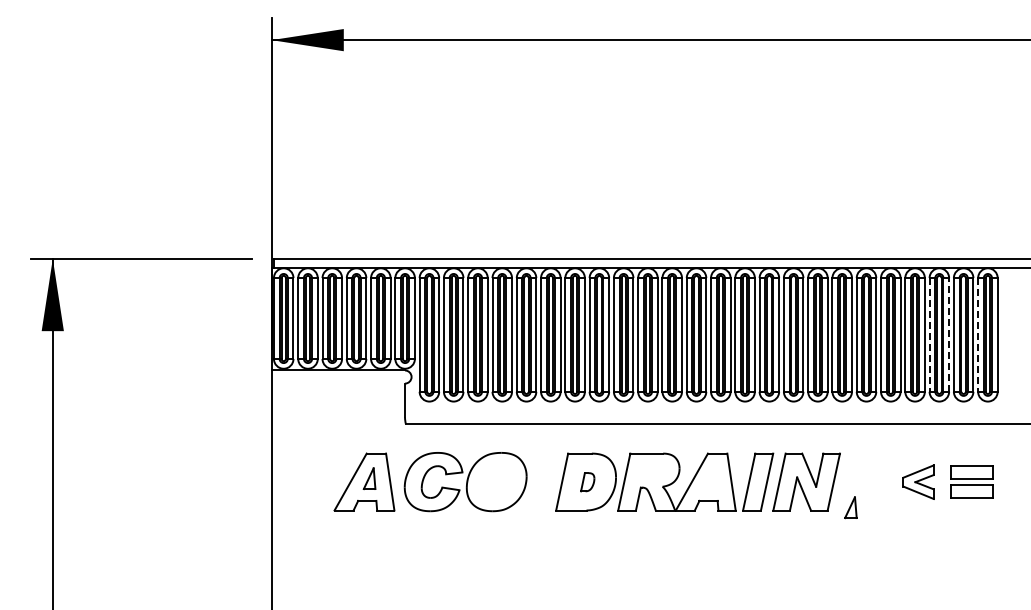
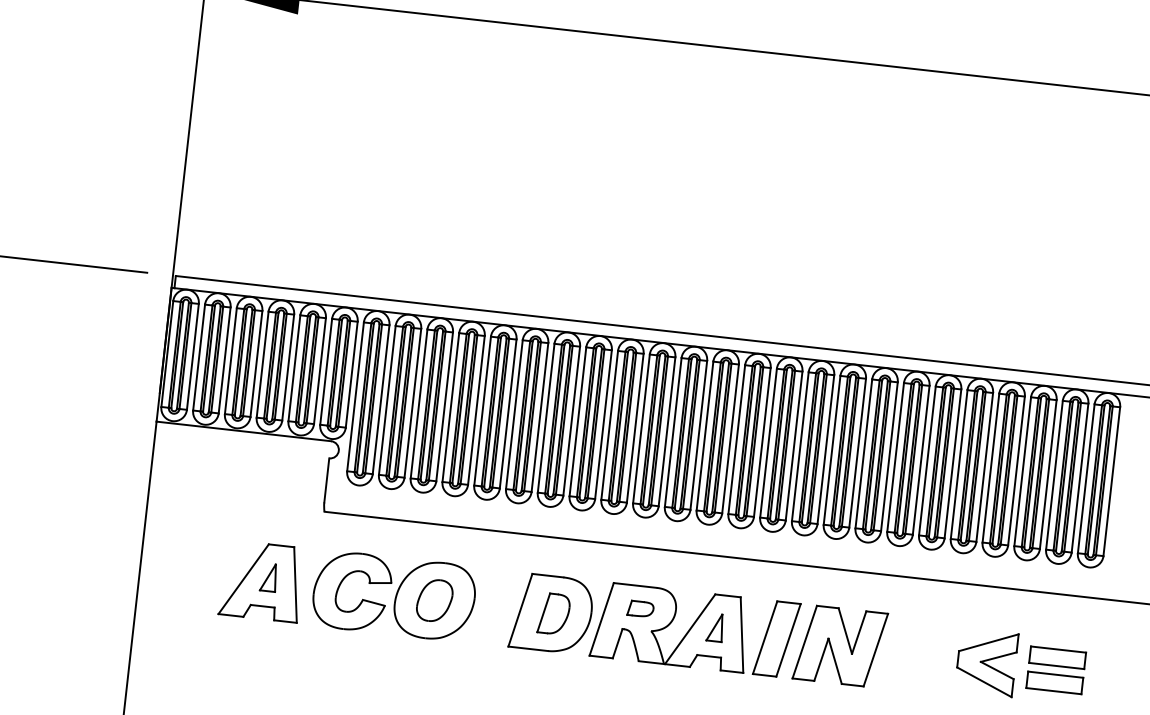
line: (929, 334) -> (1022, 471), dashed -> solid
line: (949, 334) -> (1048, 474), dashed -> solid
line: (978, 334) -> (1086, 478), dashed -> solid
part: (652, 470) -> (640, 608), added
part: (496, 481) -> (434, 599), added
part: (587, 482) -> (553, 614), size x1.67
part: (918, 482) -> (986, 663), size x1.43
part: (850, 507) -> (714, 627), moved

